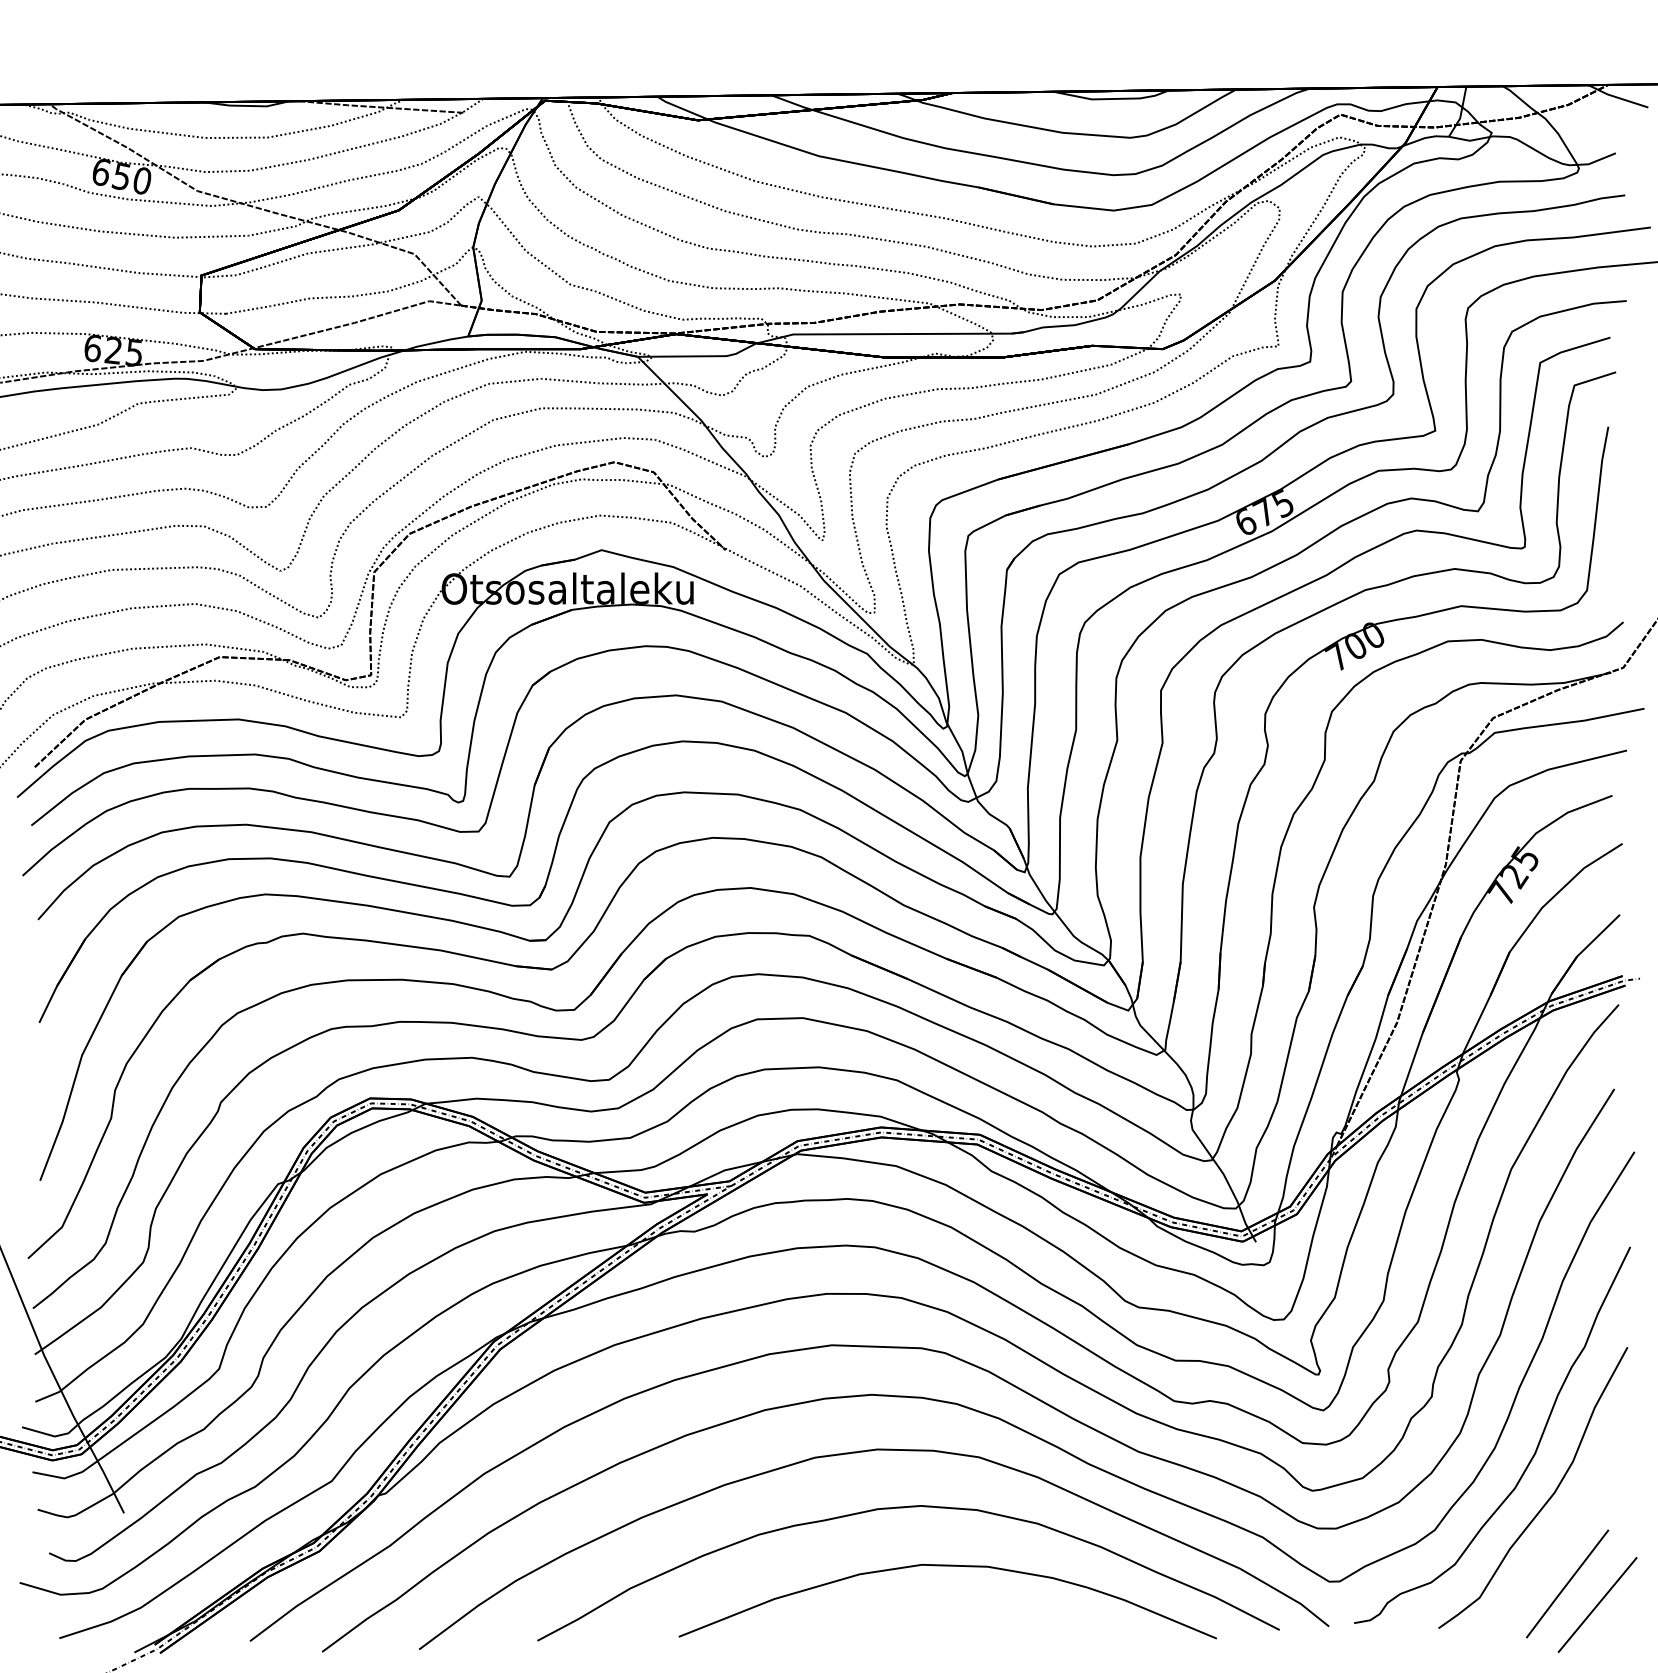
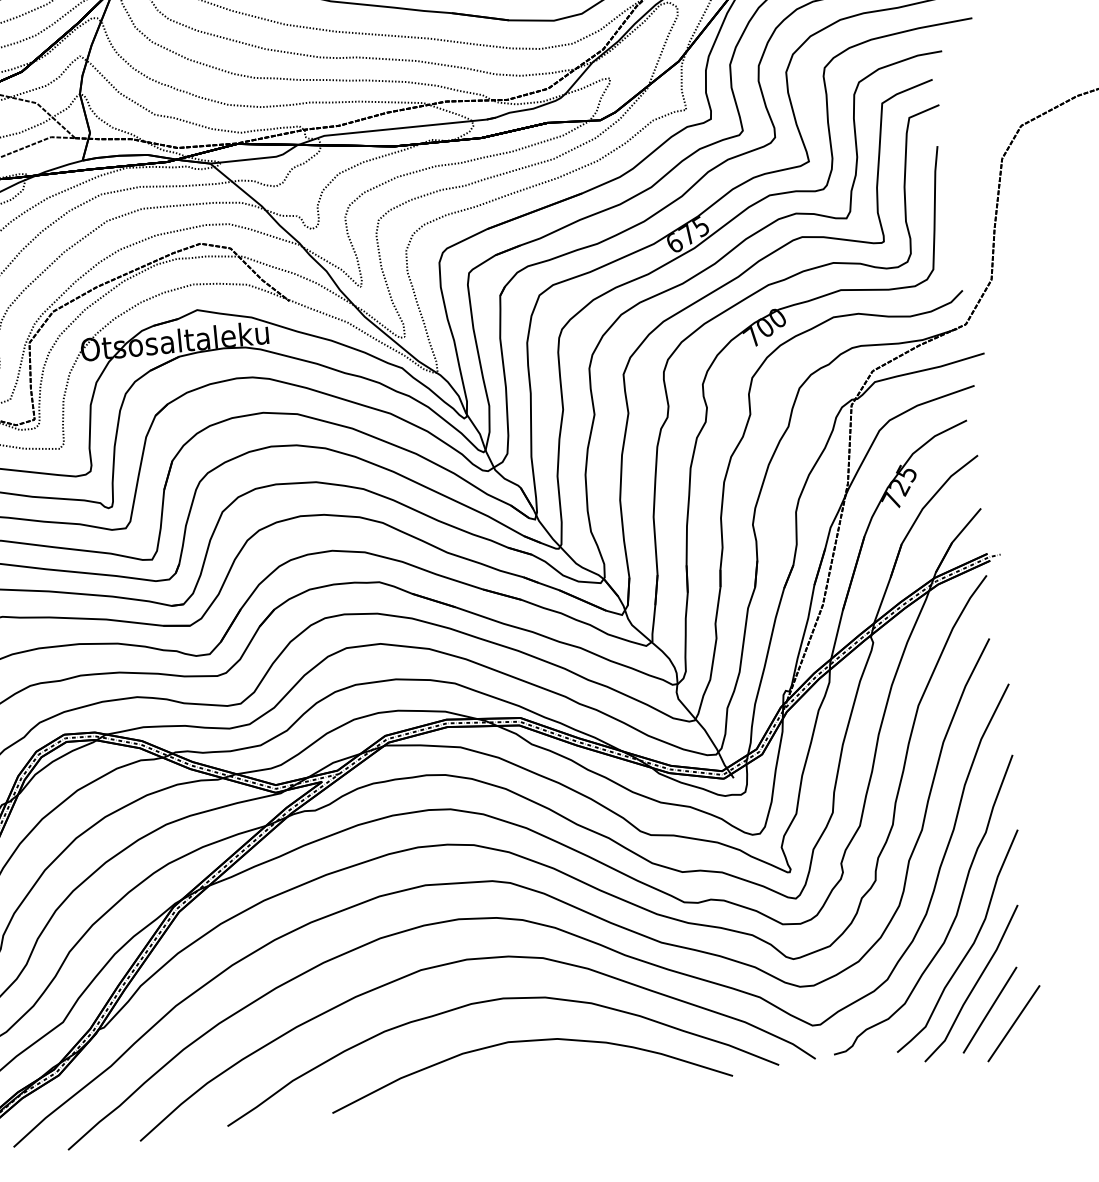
line: (1550, 1547) -> (974, 984), added

